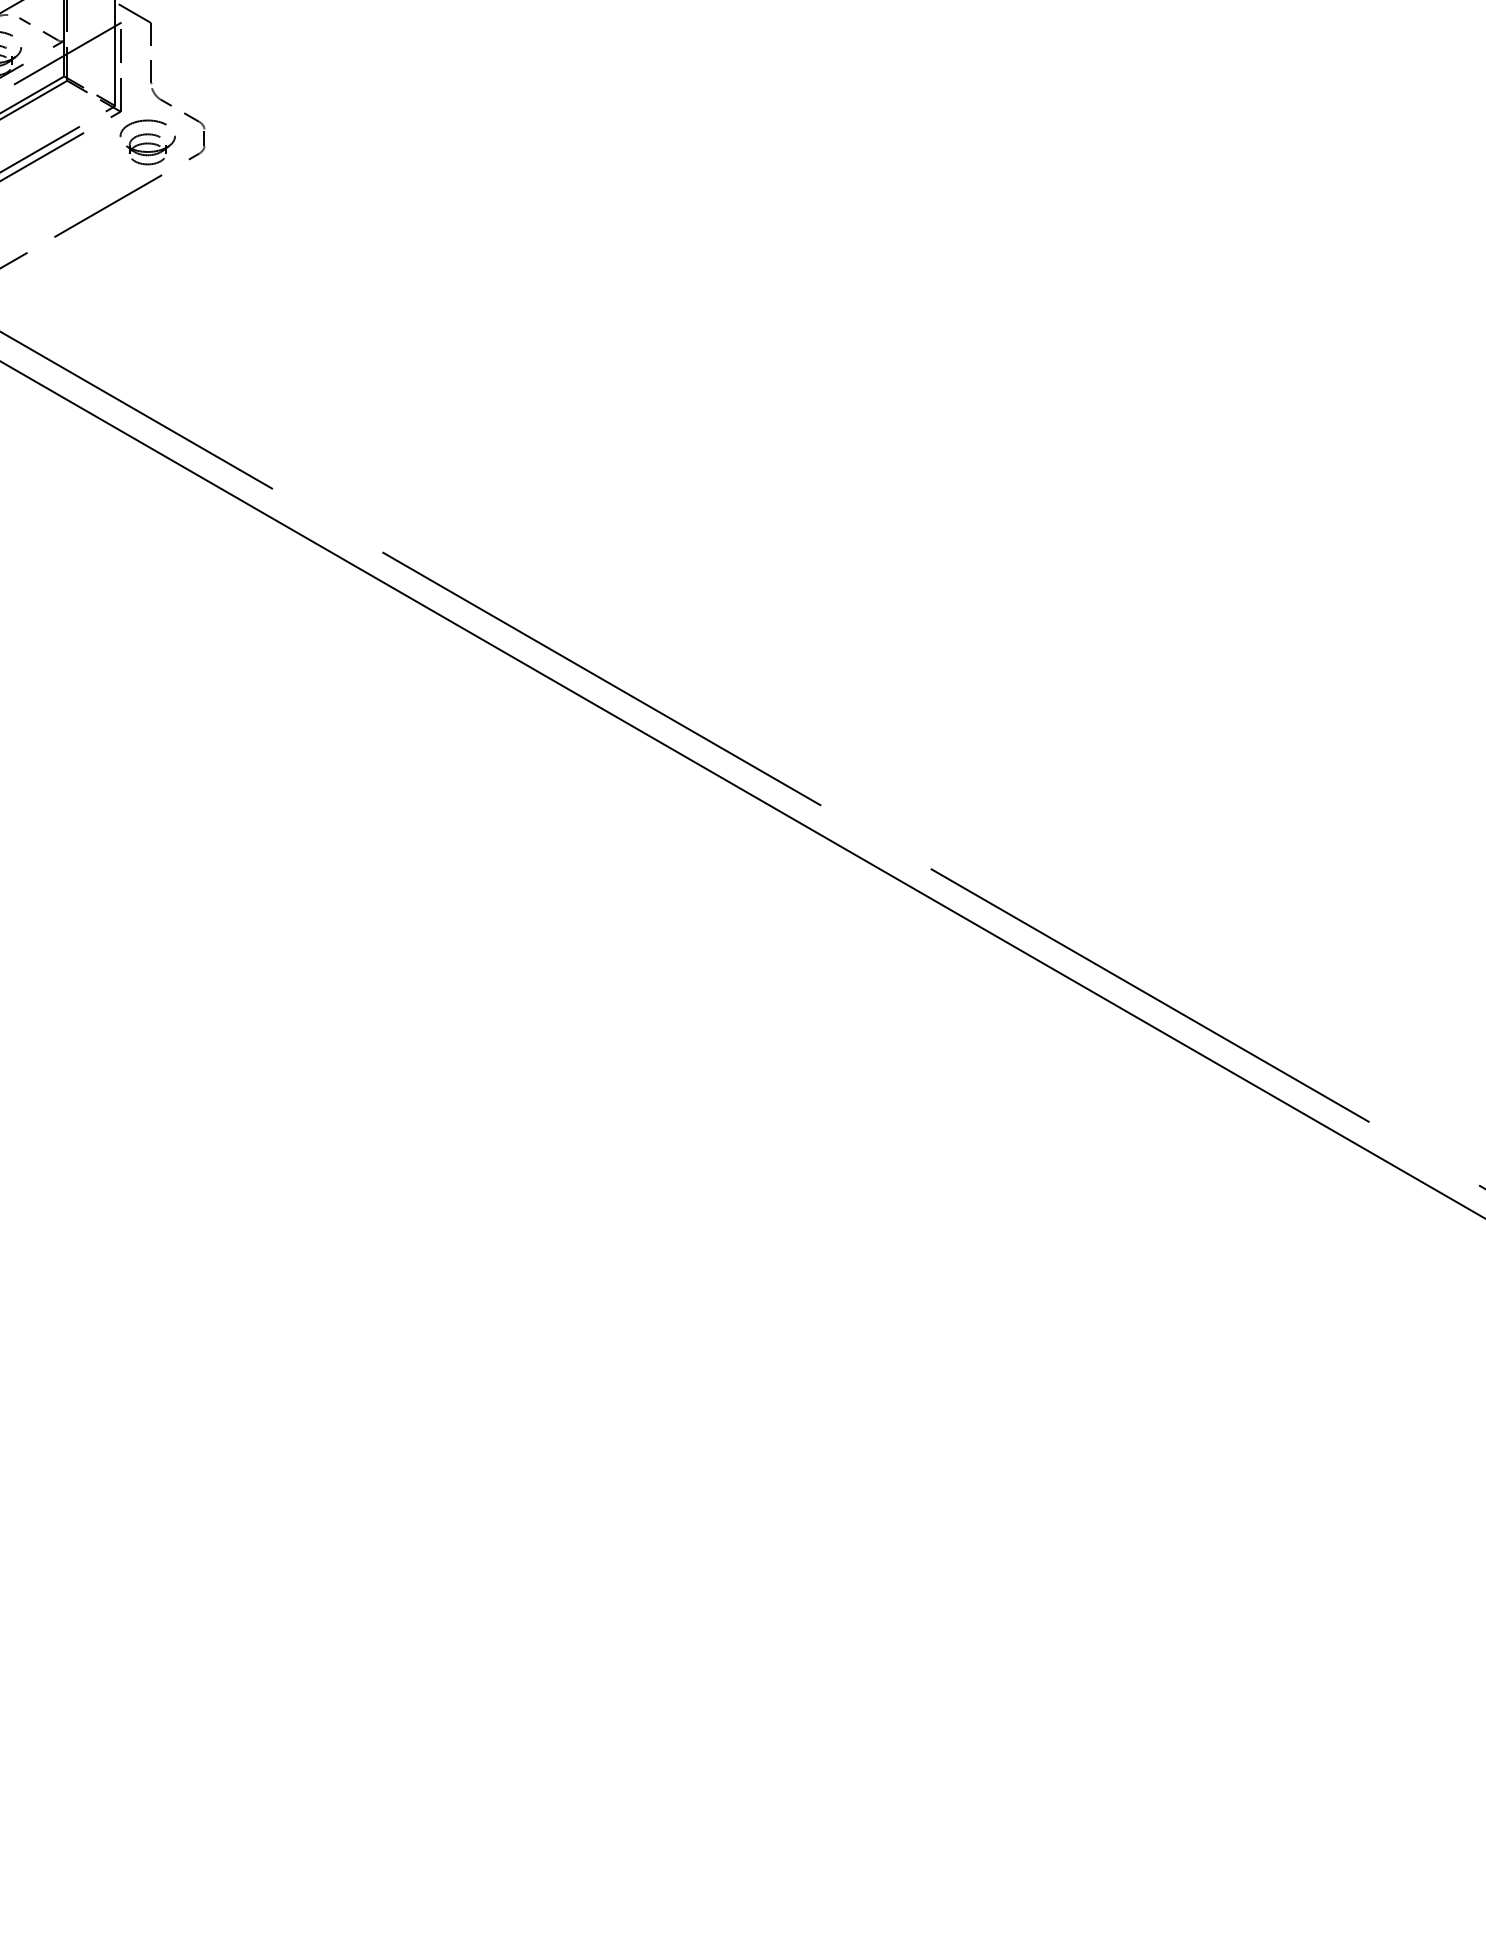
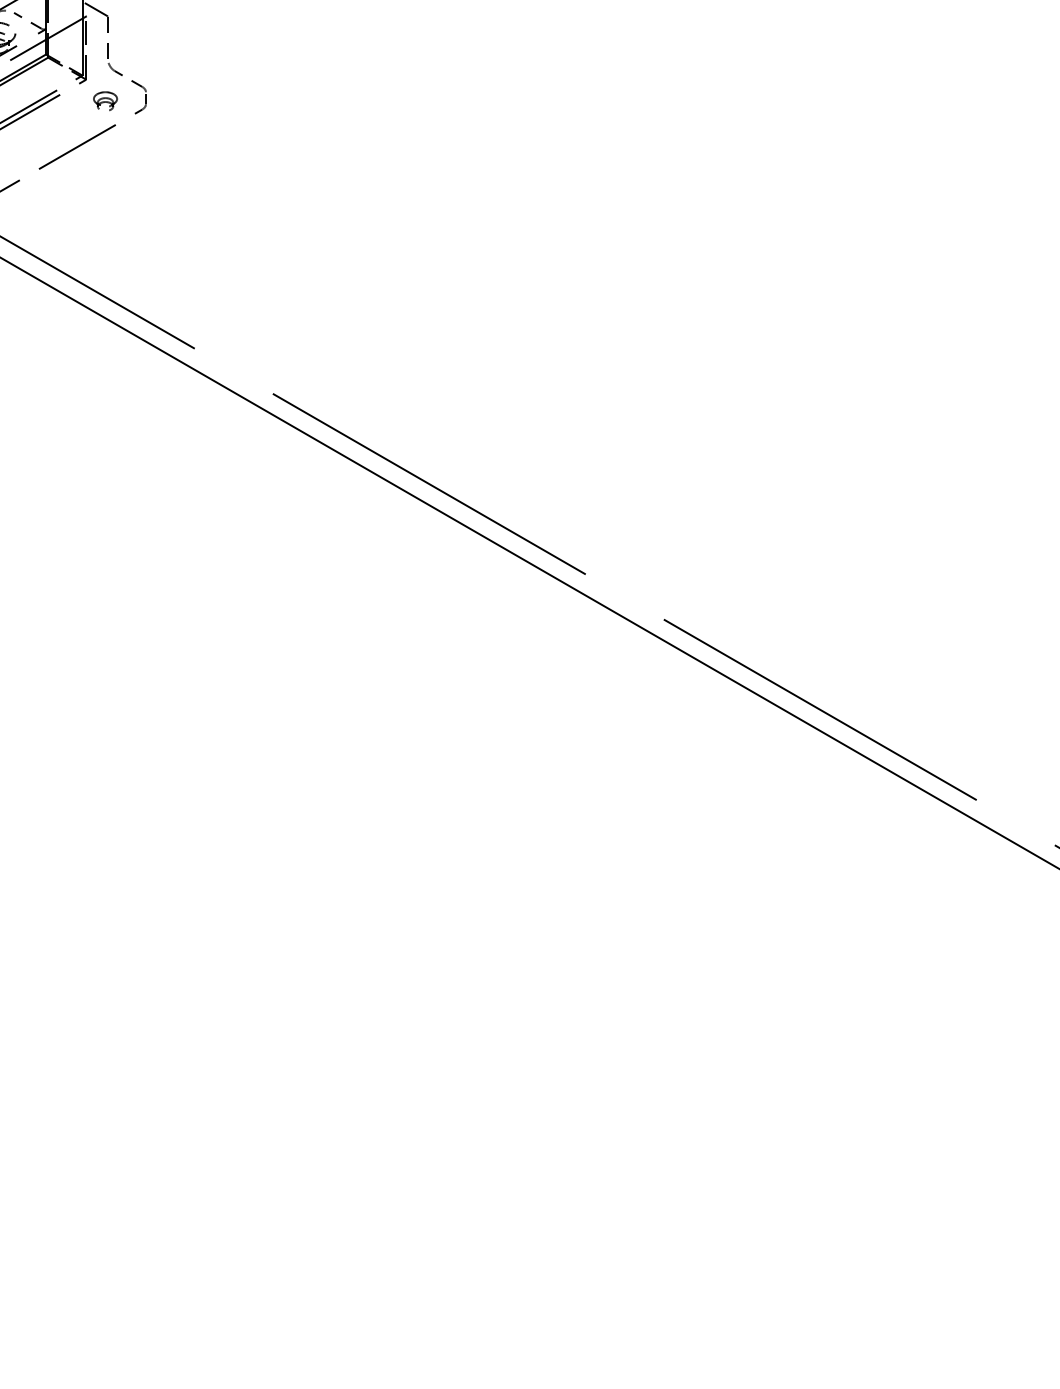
part: (147, 142) -> (105, 101), size x0.6

